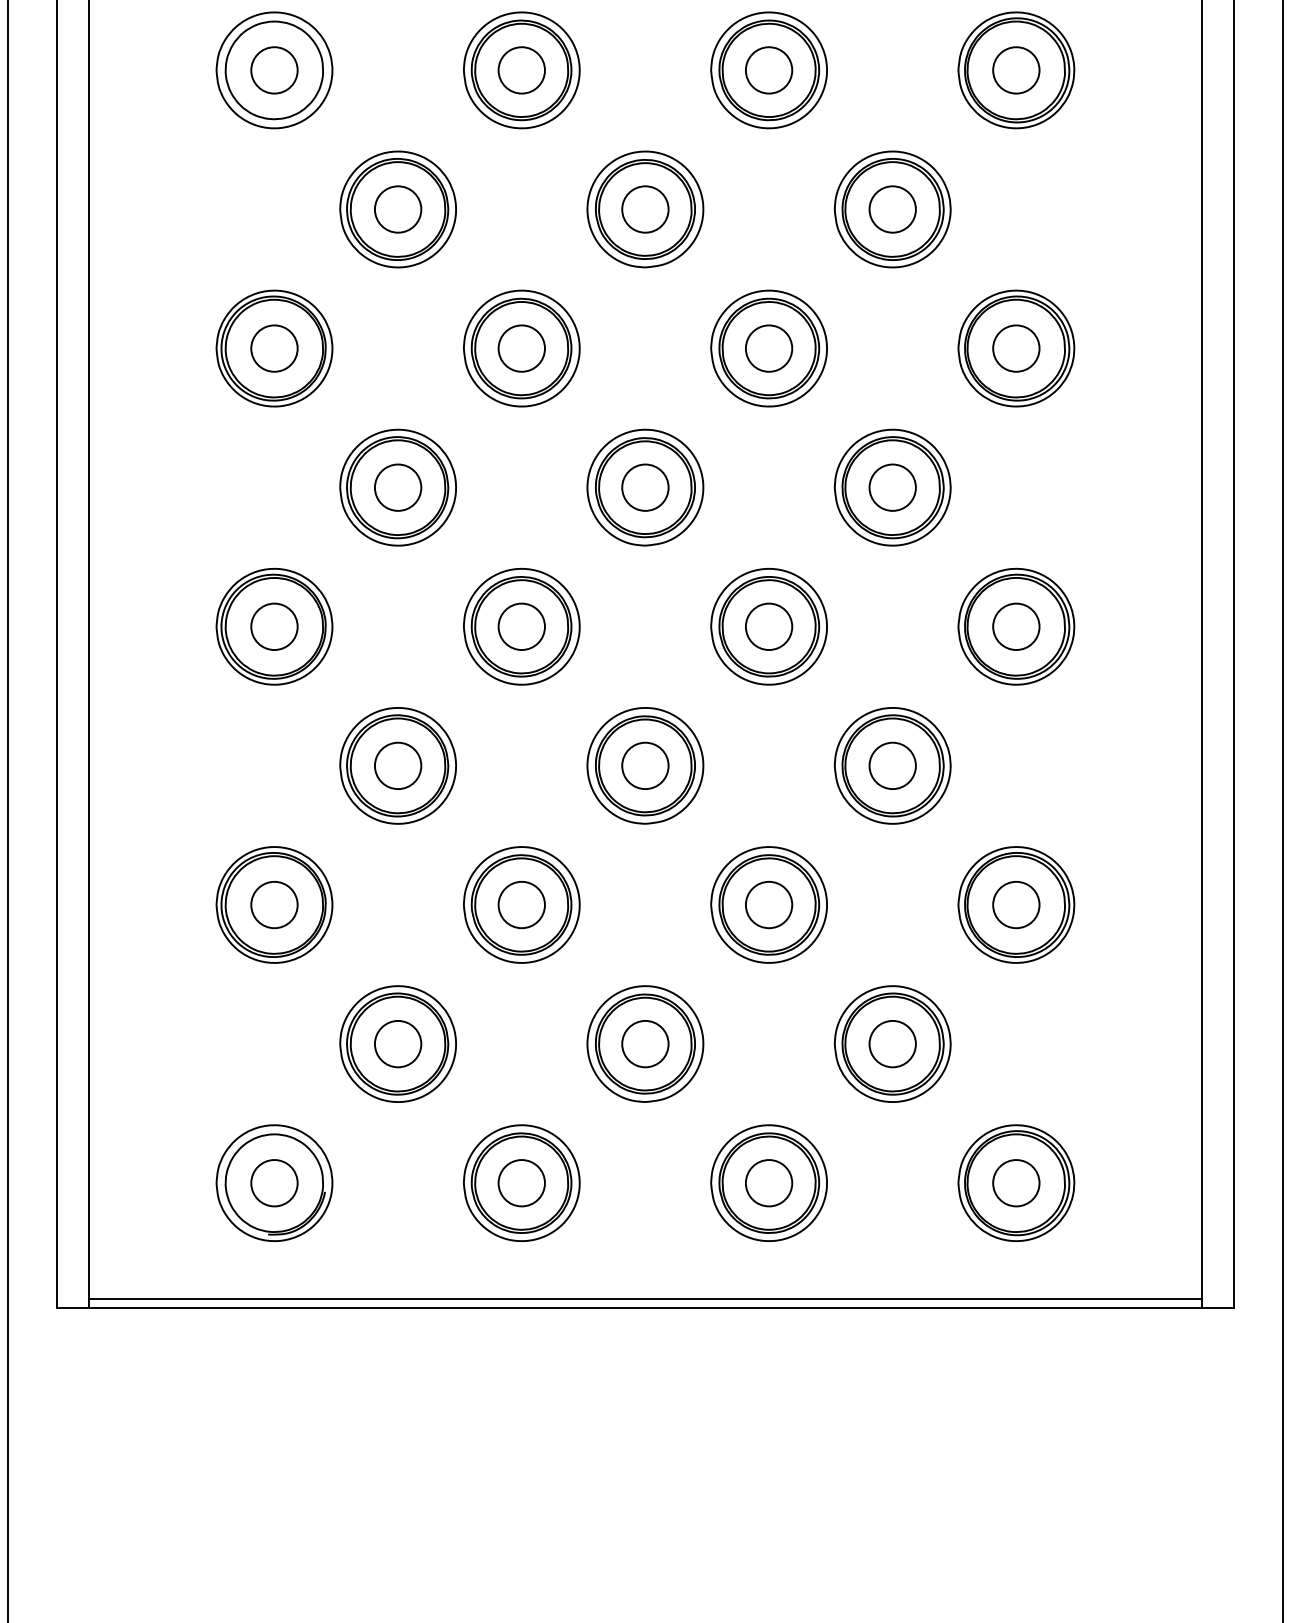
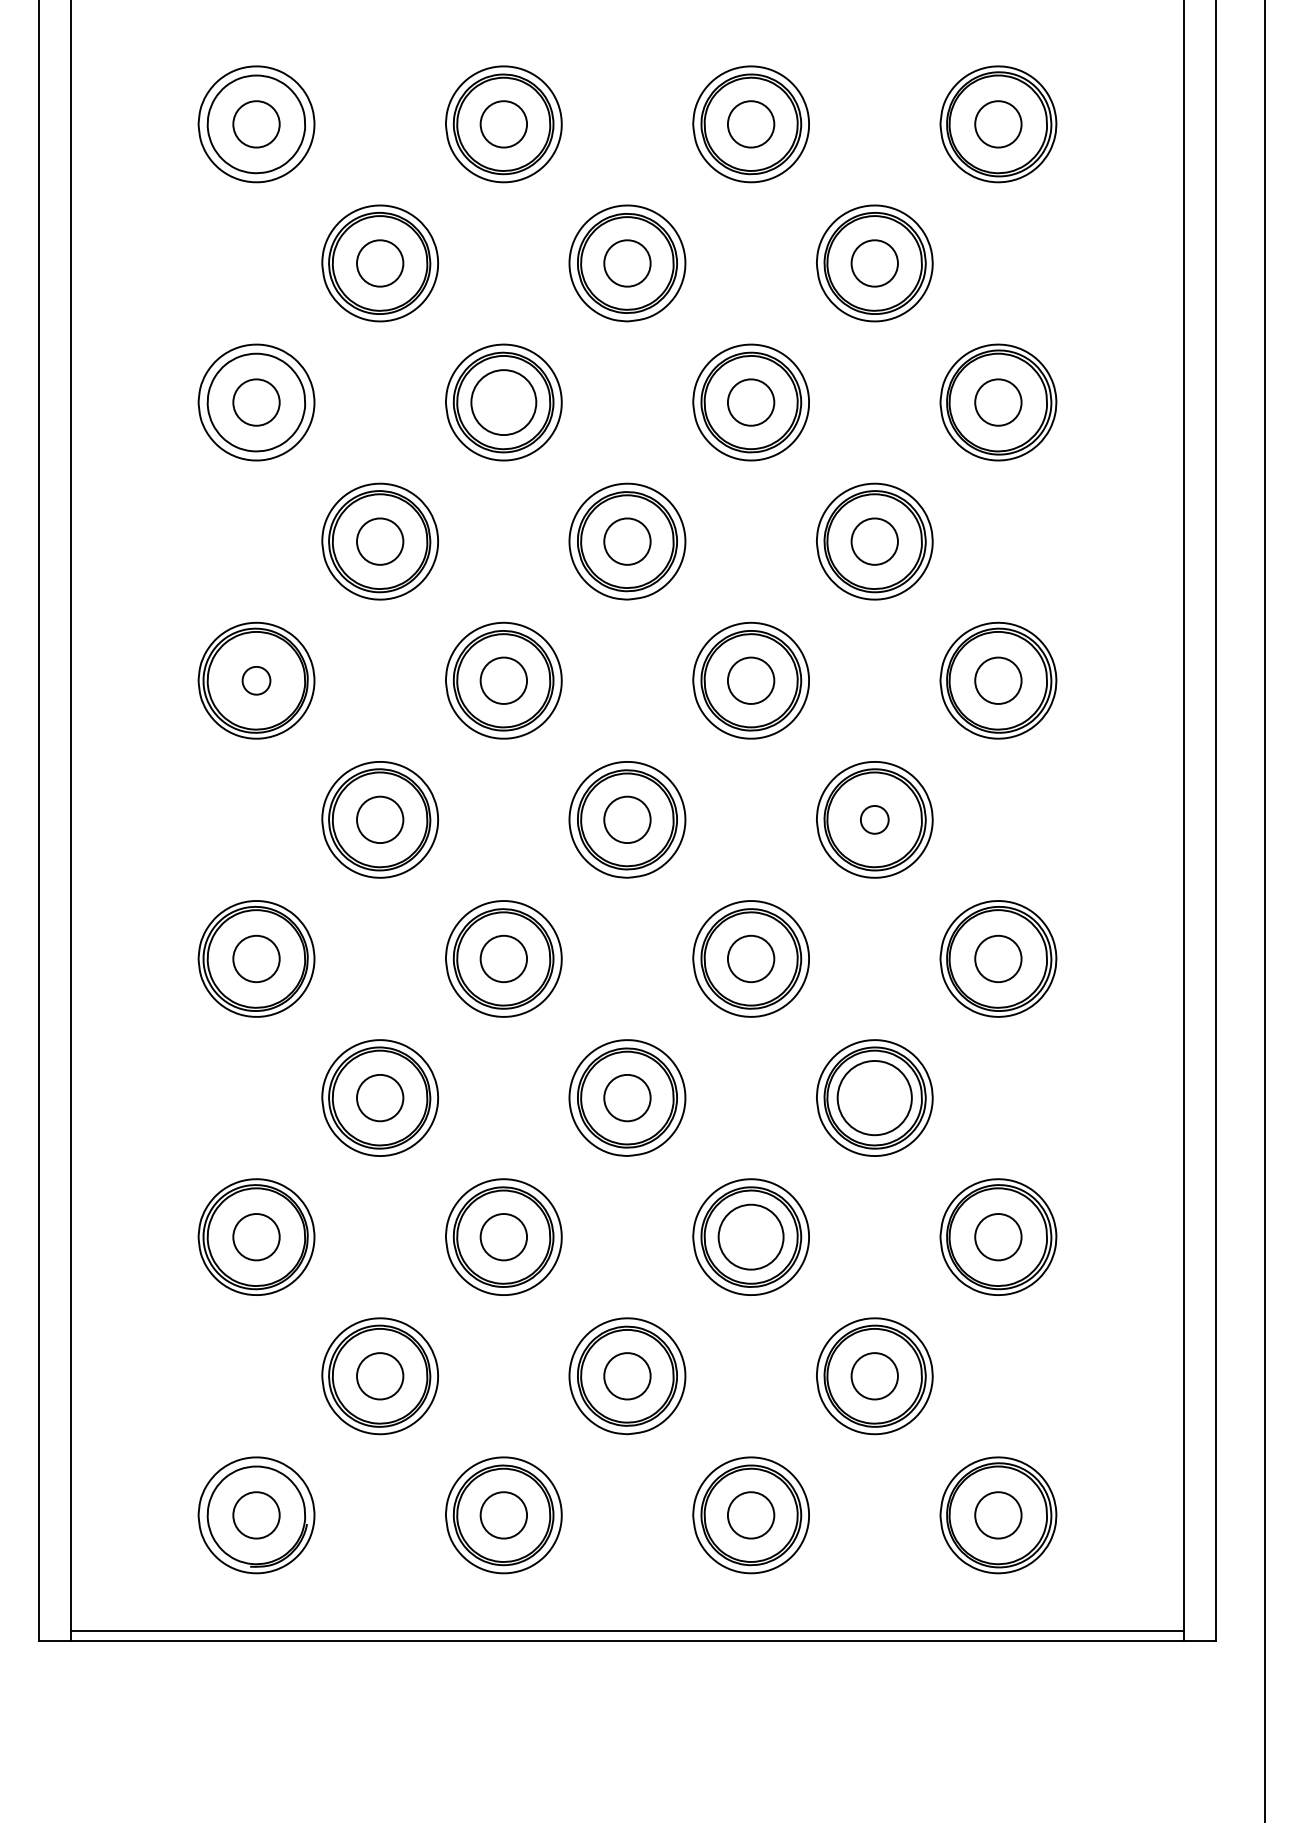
circle: (521, 70) -> (503, 402), size x1.4
circle: (274, 348) -> (256, 680), size x0.6
circle: (892, 487) -> (874, 819), size x0.6
circle: (892, 765) -> (874, 1097), size x1.6
circle: (768, 905) -> (750, 1237), size x1.4

